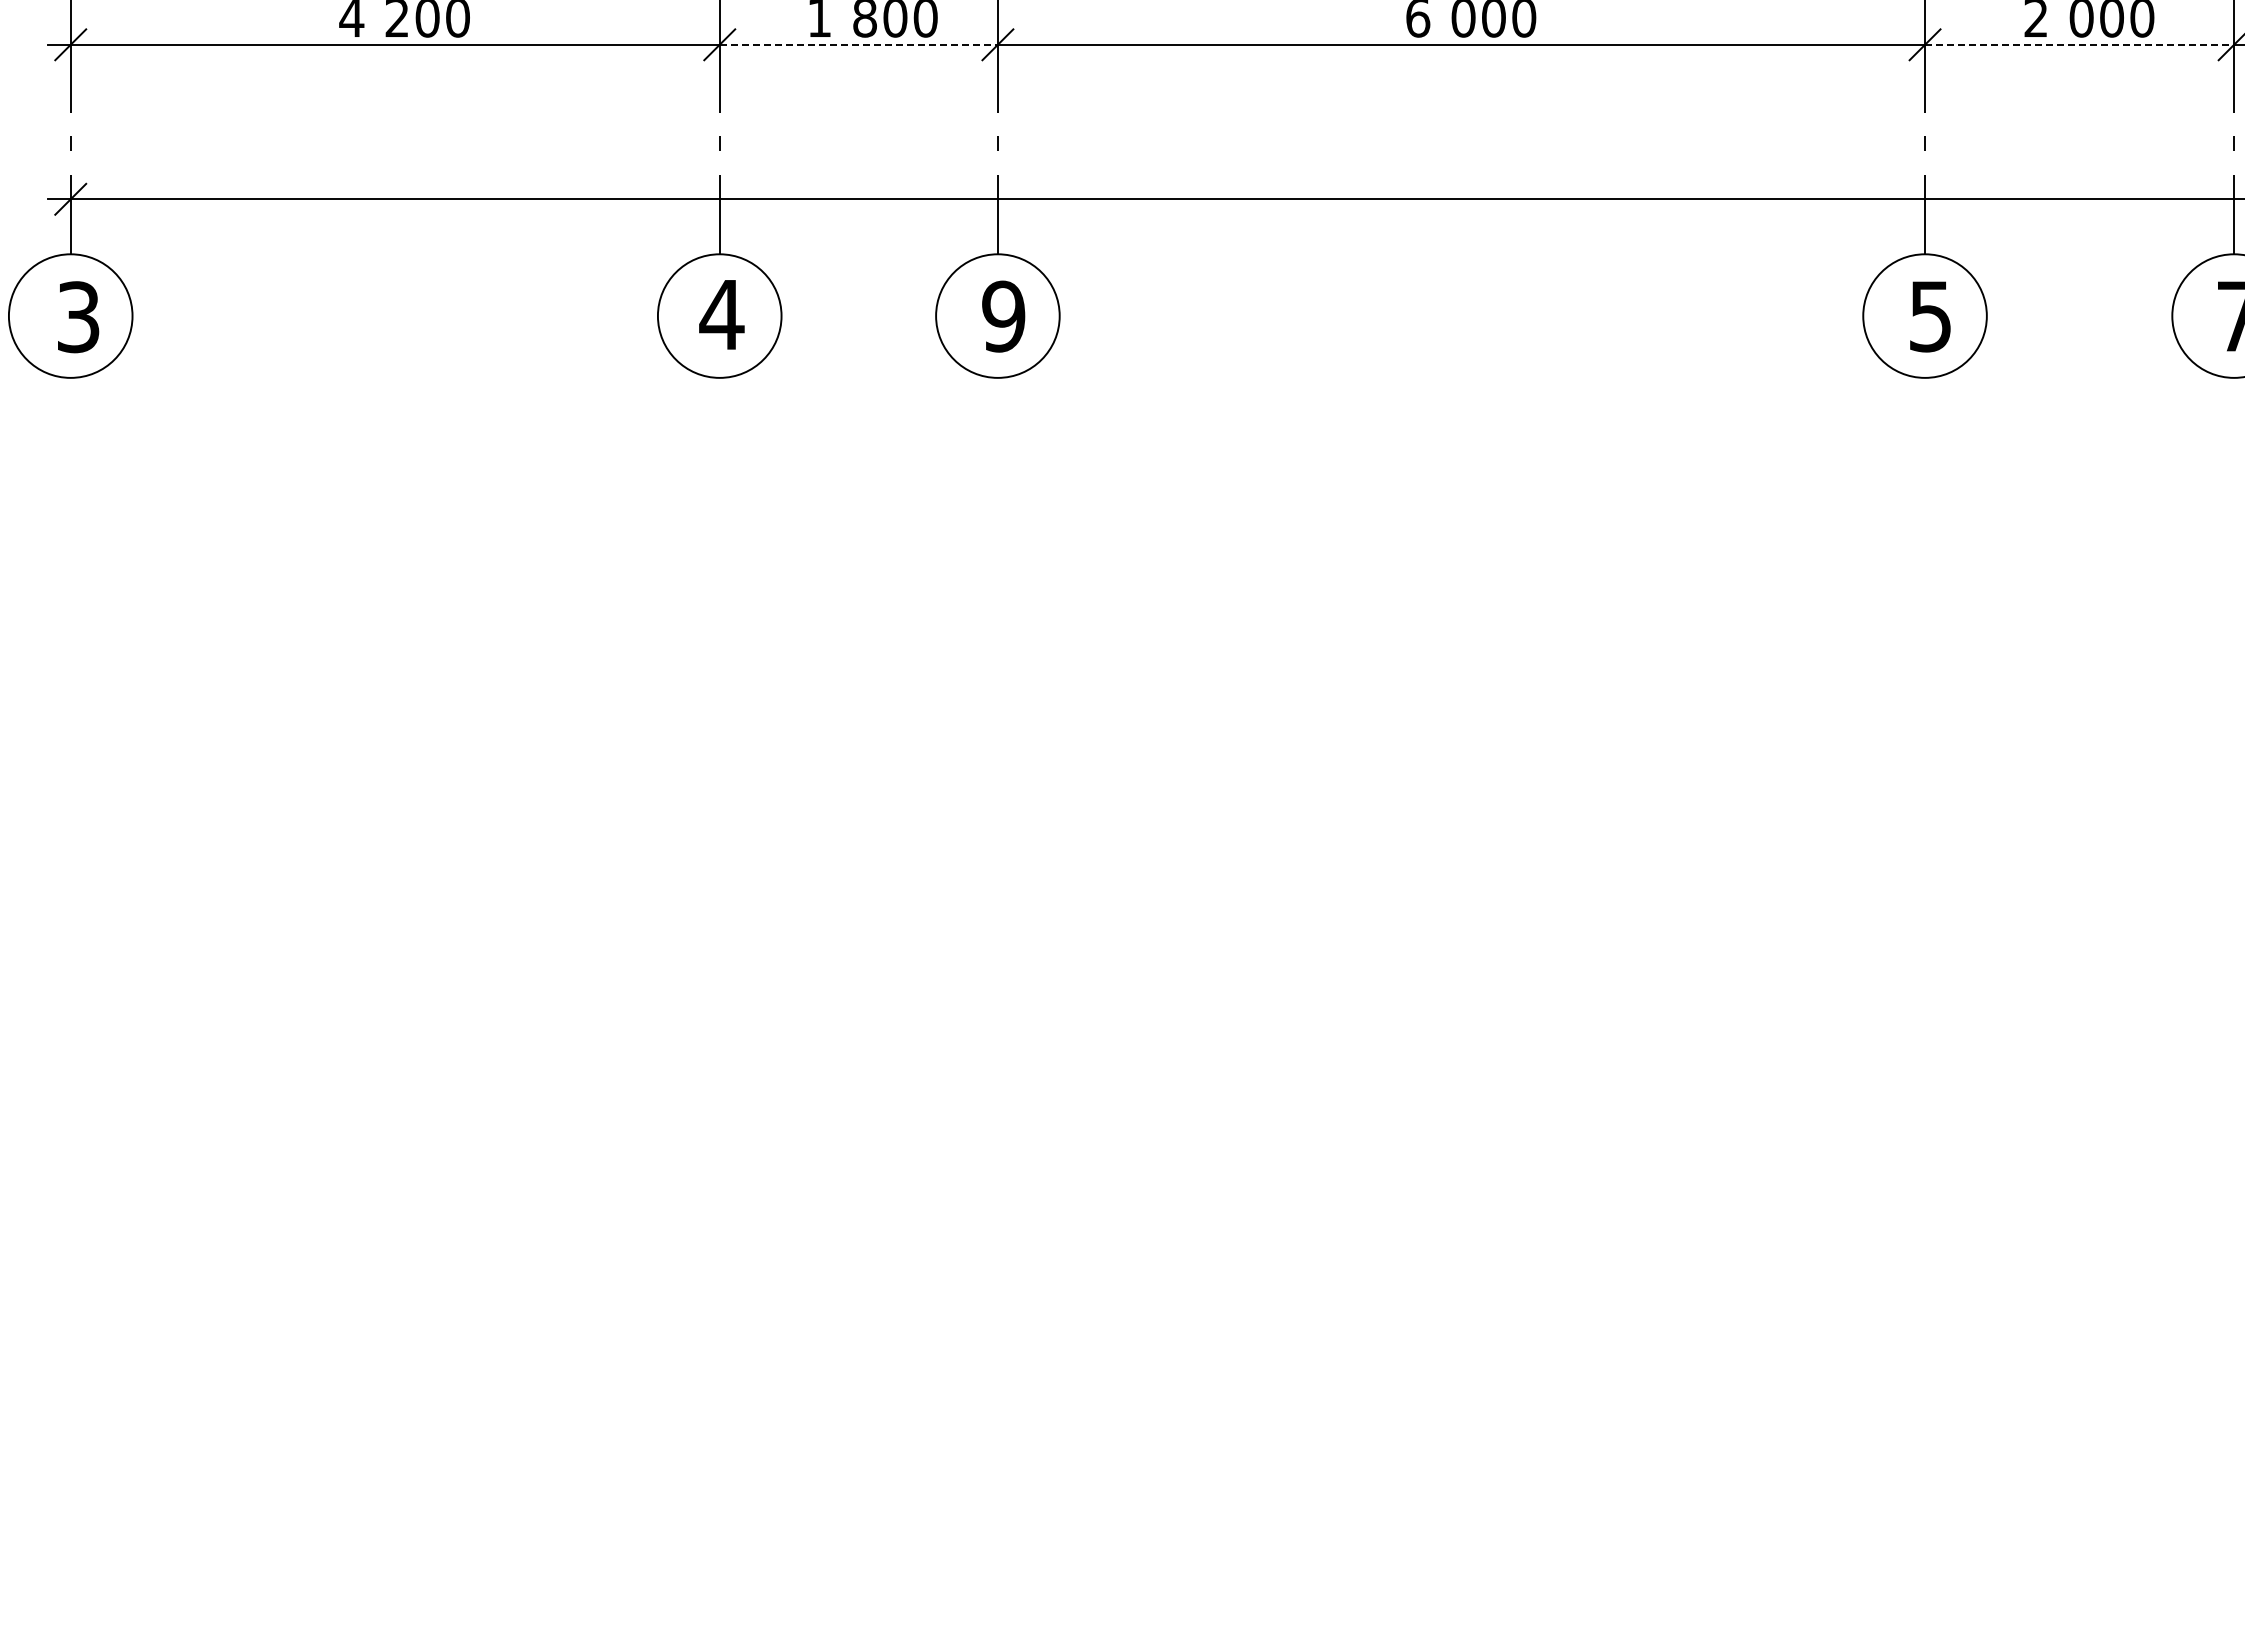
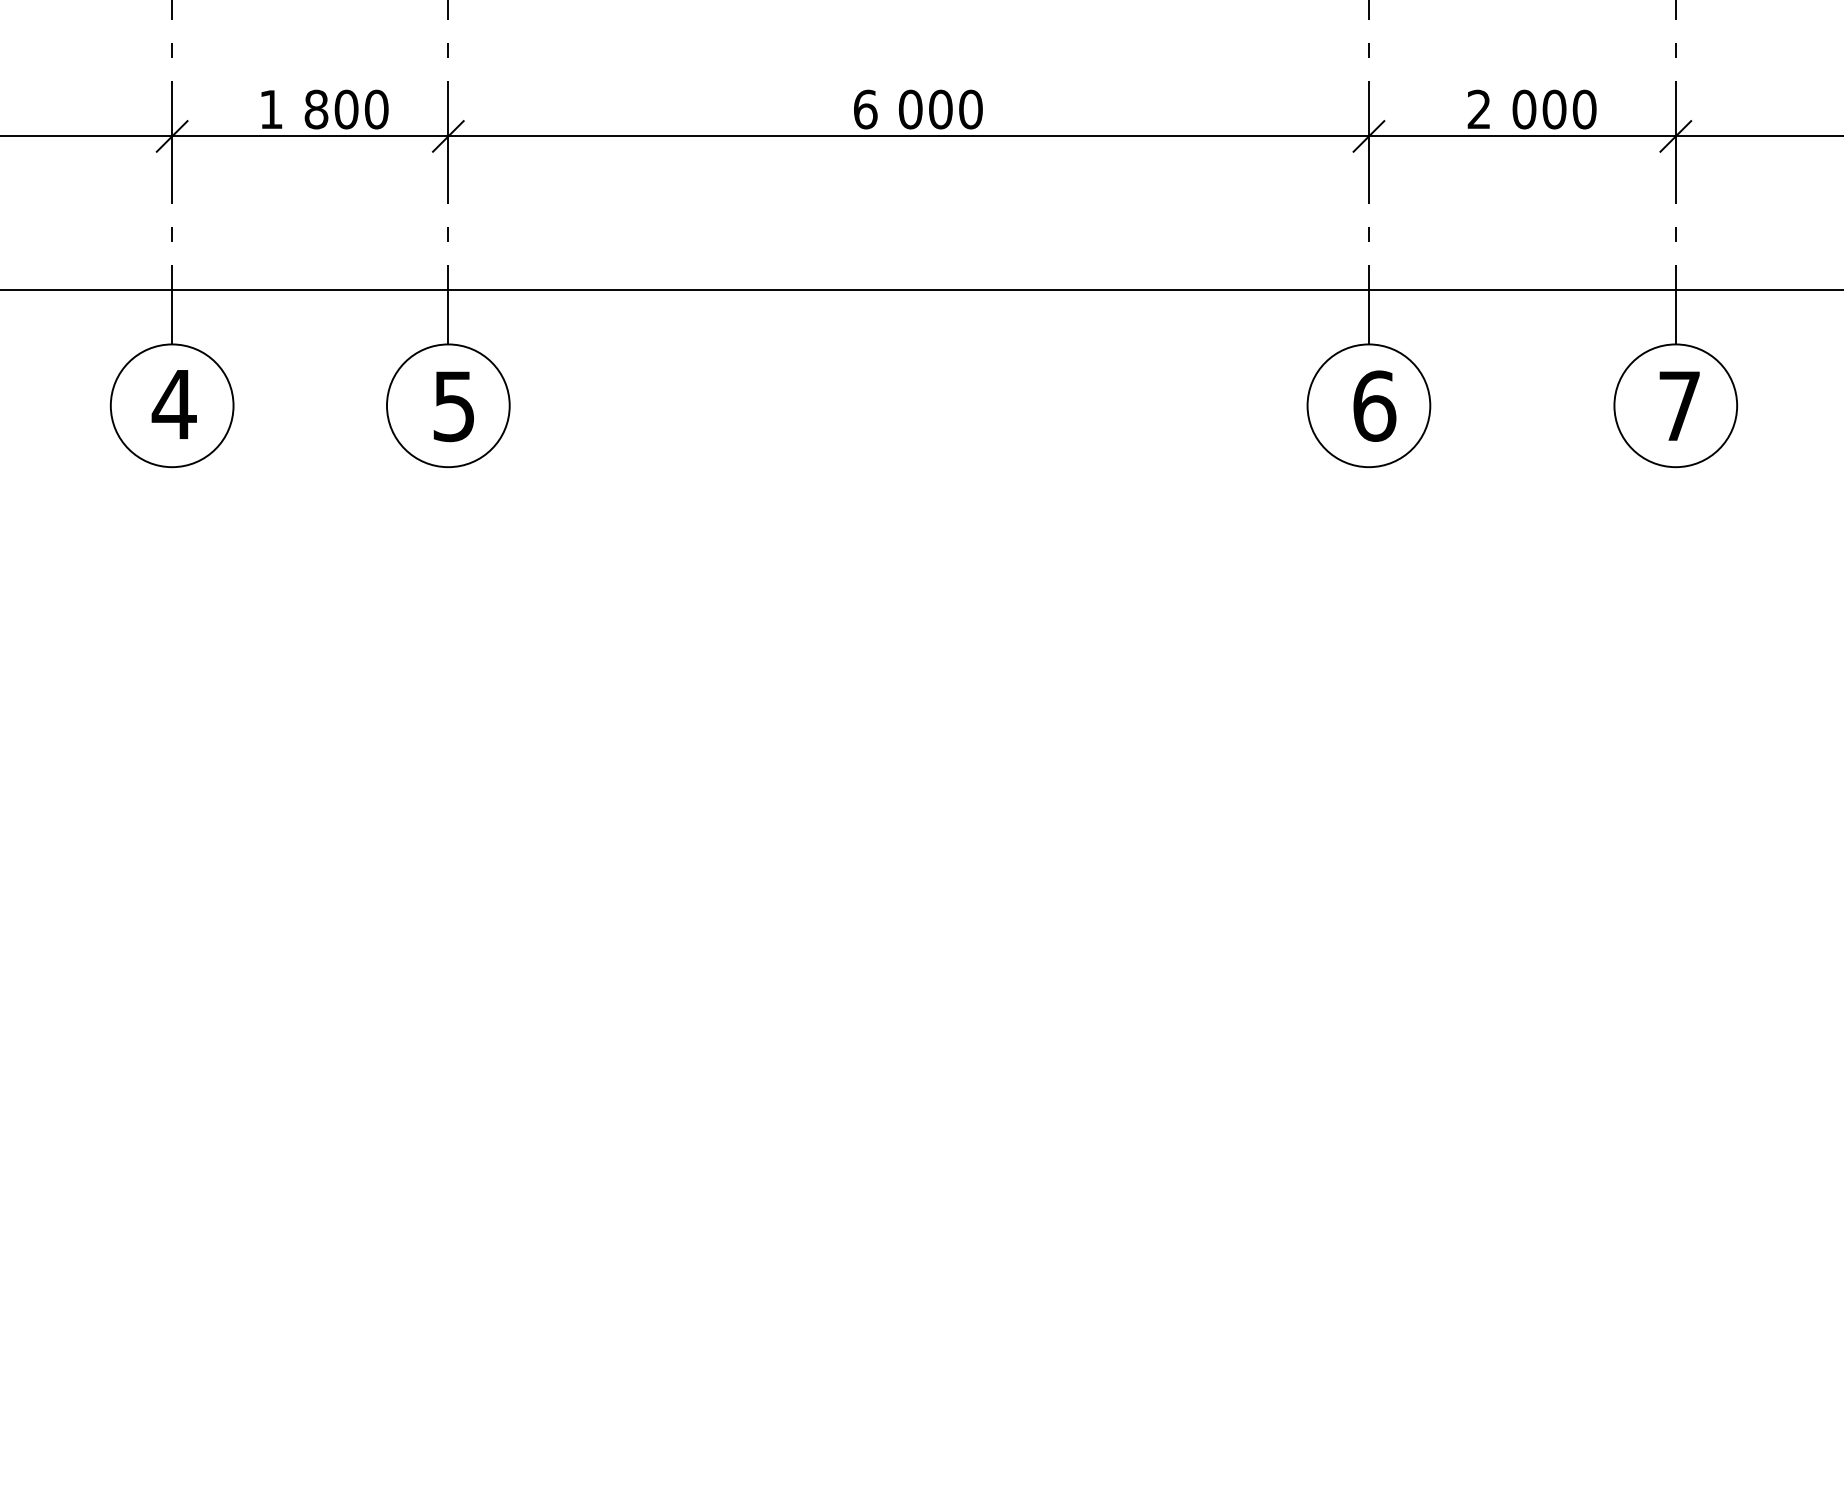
line: (859, 44) -> (310, 136), dashed -> solid
line: (2079, 44) -> (1522, 136), dashed -> solid
text: (1003, 316) -> (453, 406), 9 -> 5
text: (1930, 316) -> (1374, 406), 5 -> 6

